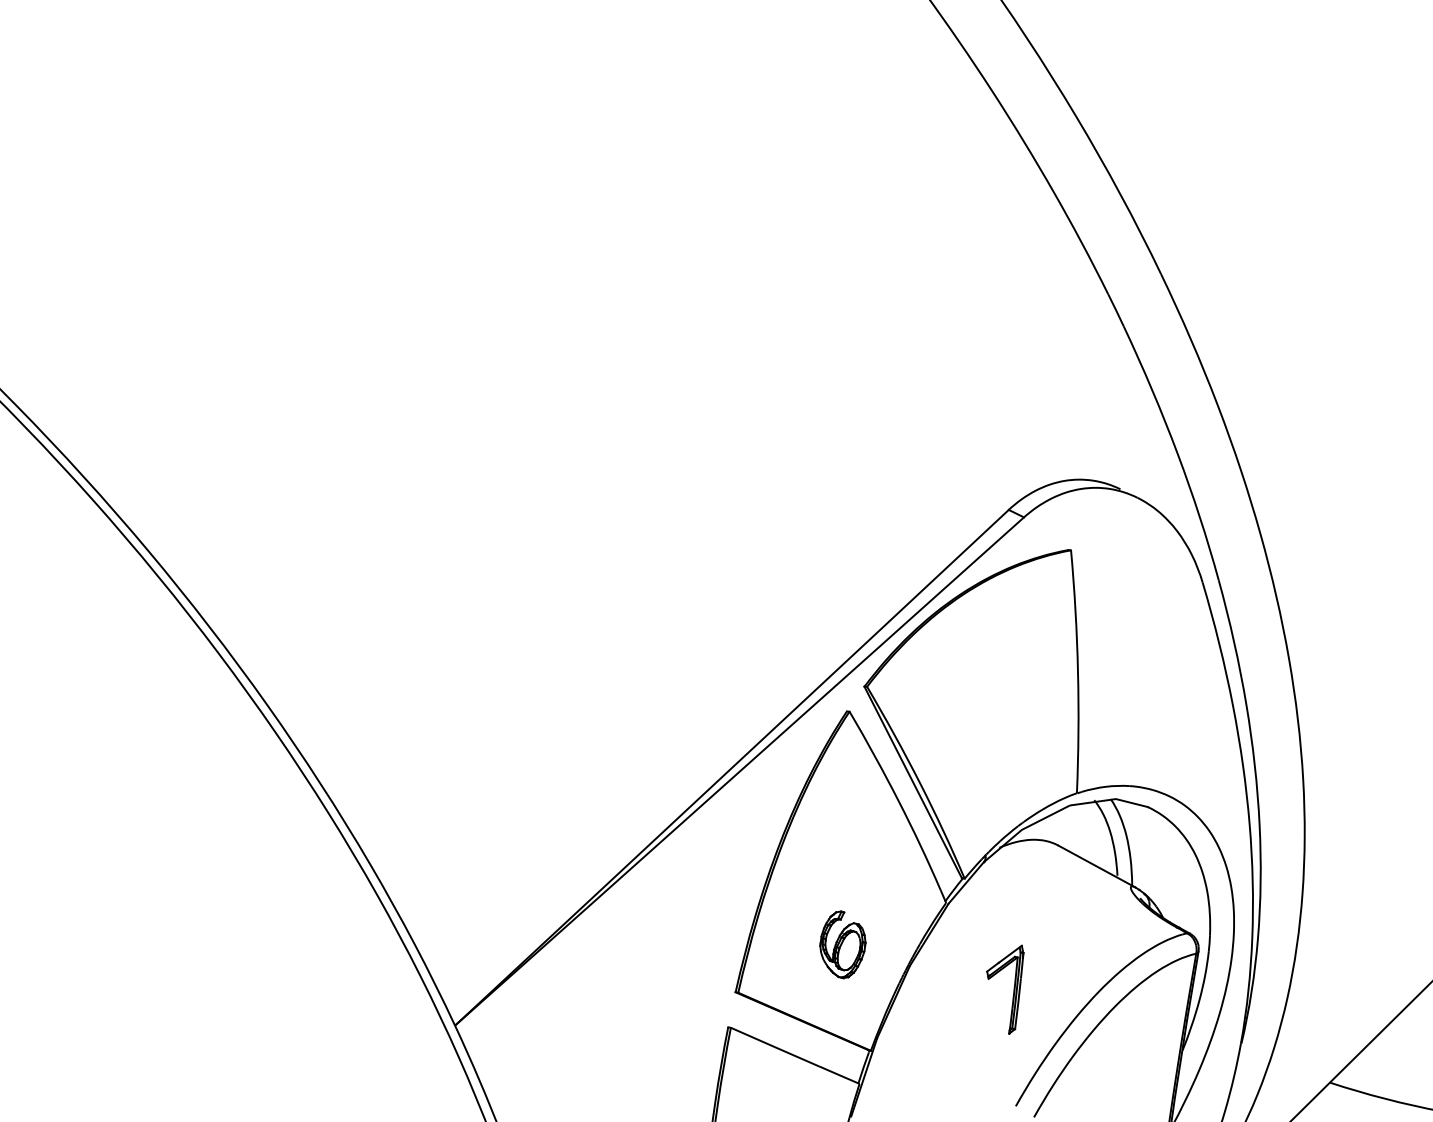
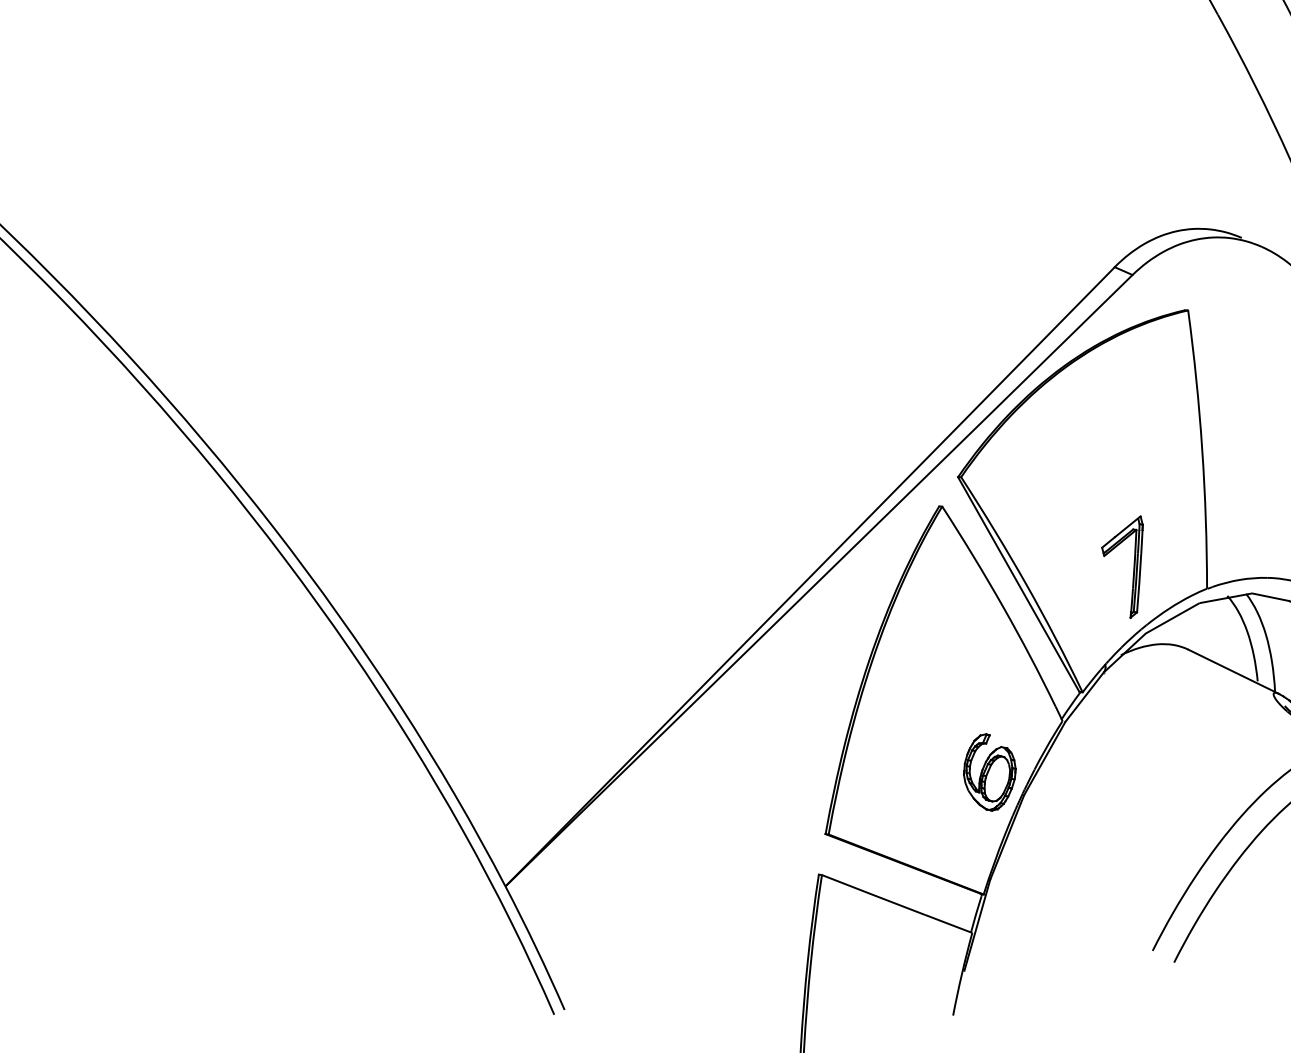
part: (842, 944) -> (989, 772), moved
part: (1013, 989) -> (1133, 566), moved

